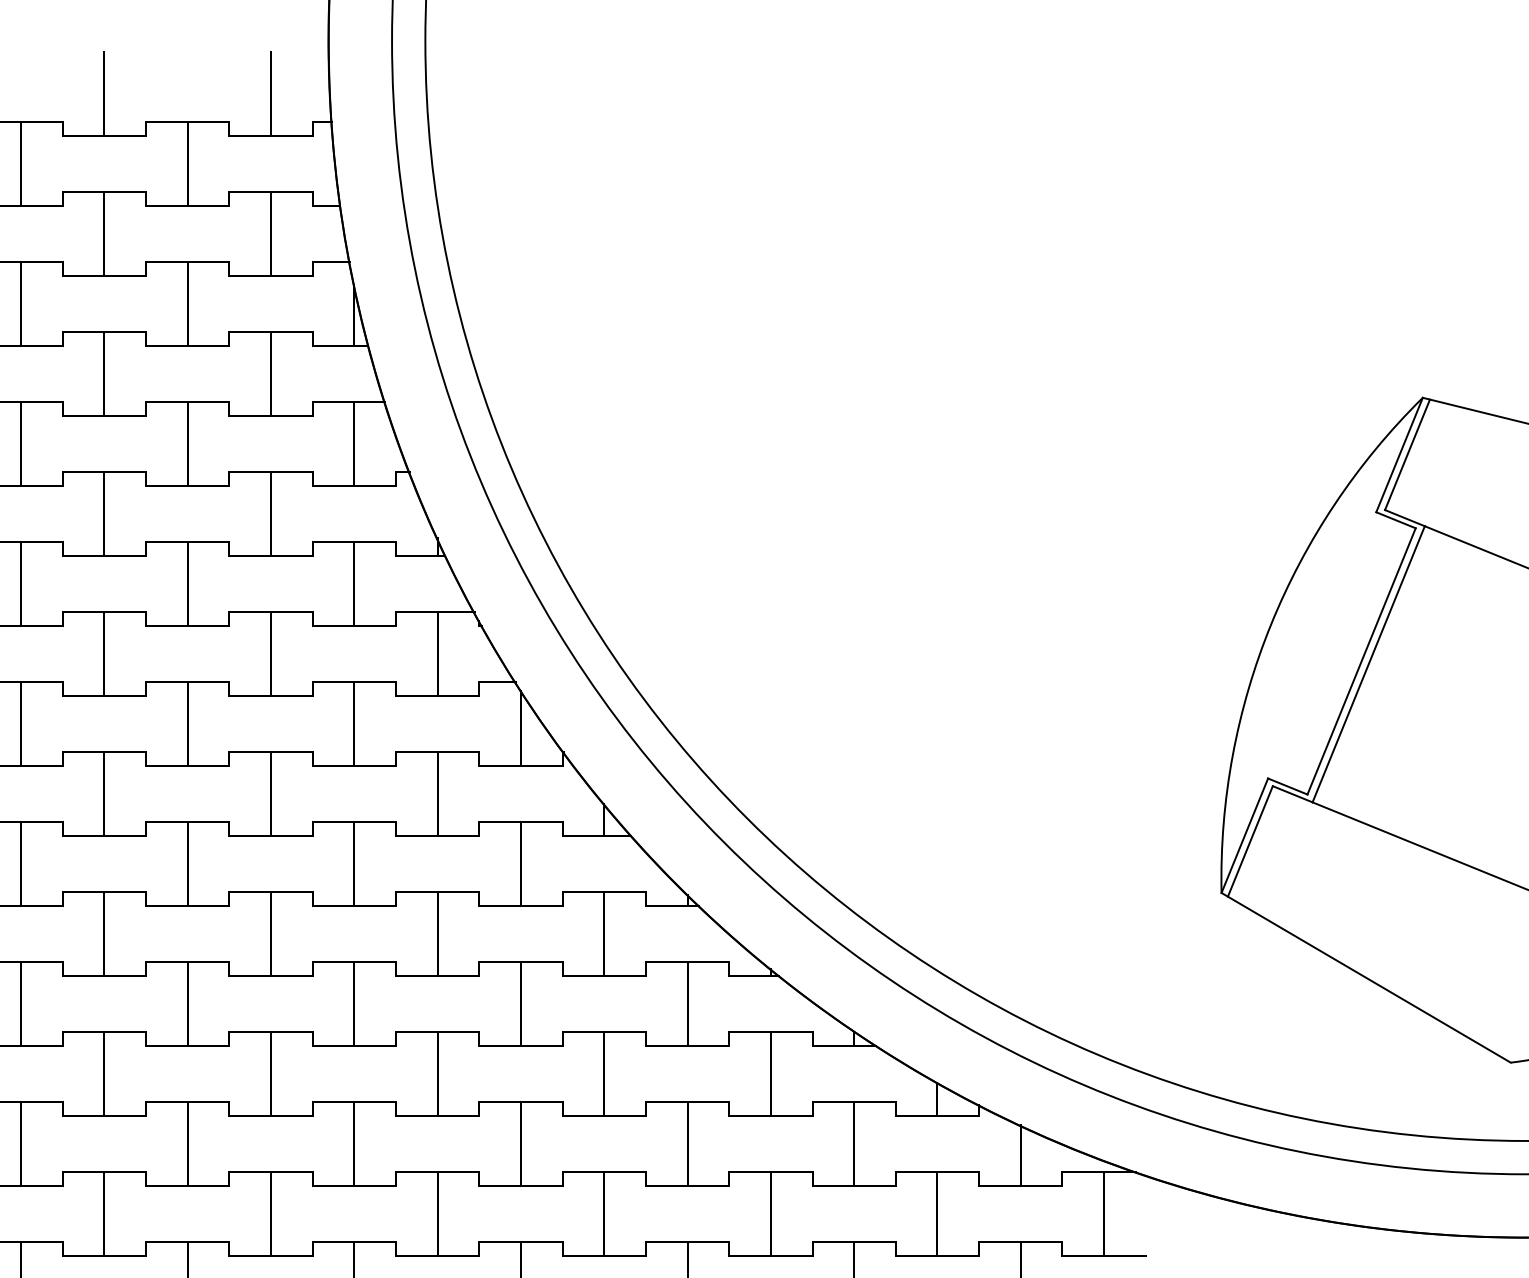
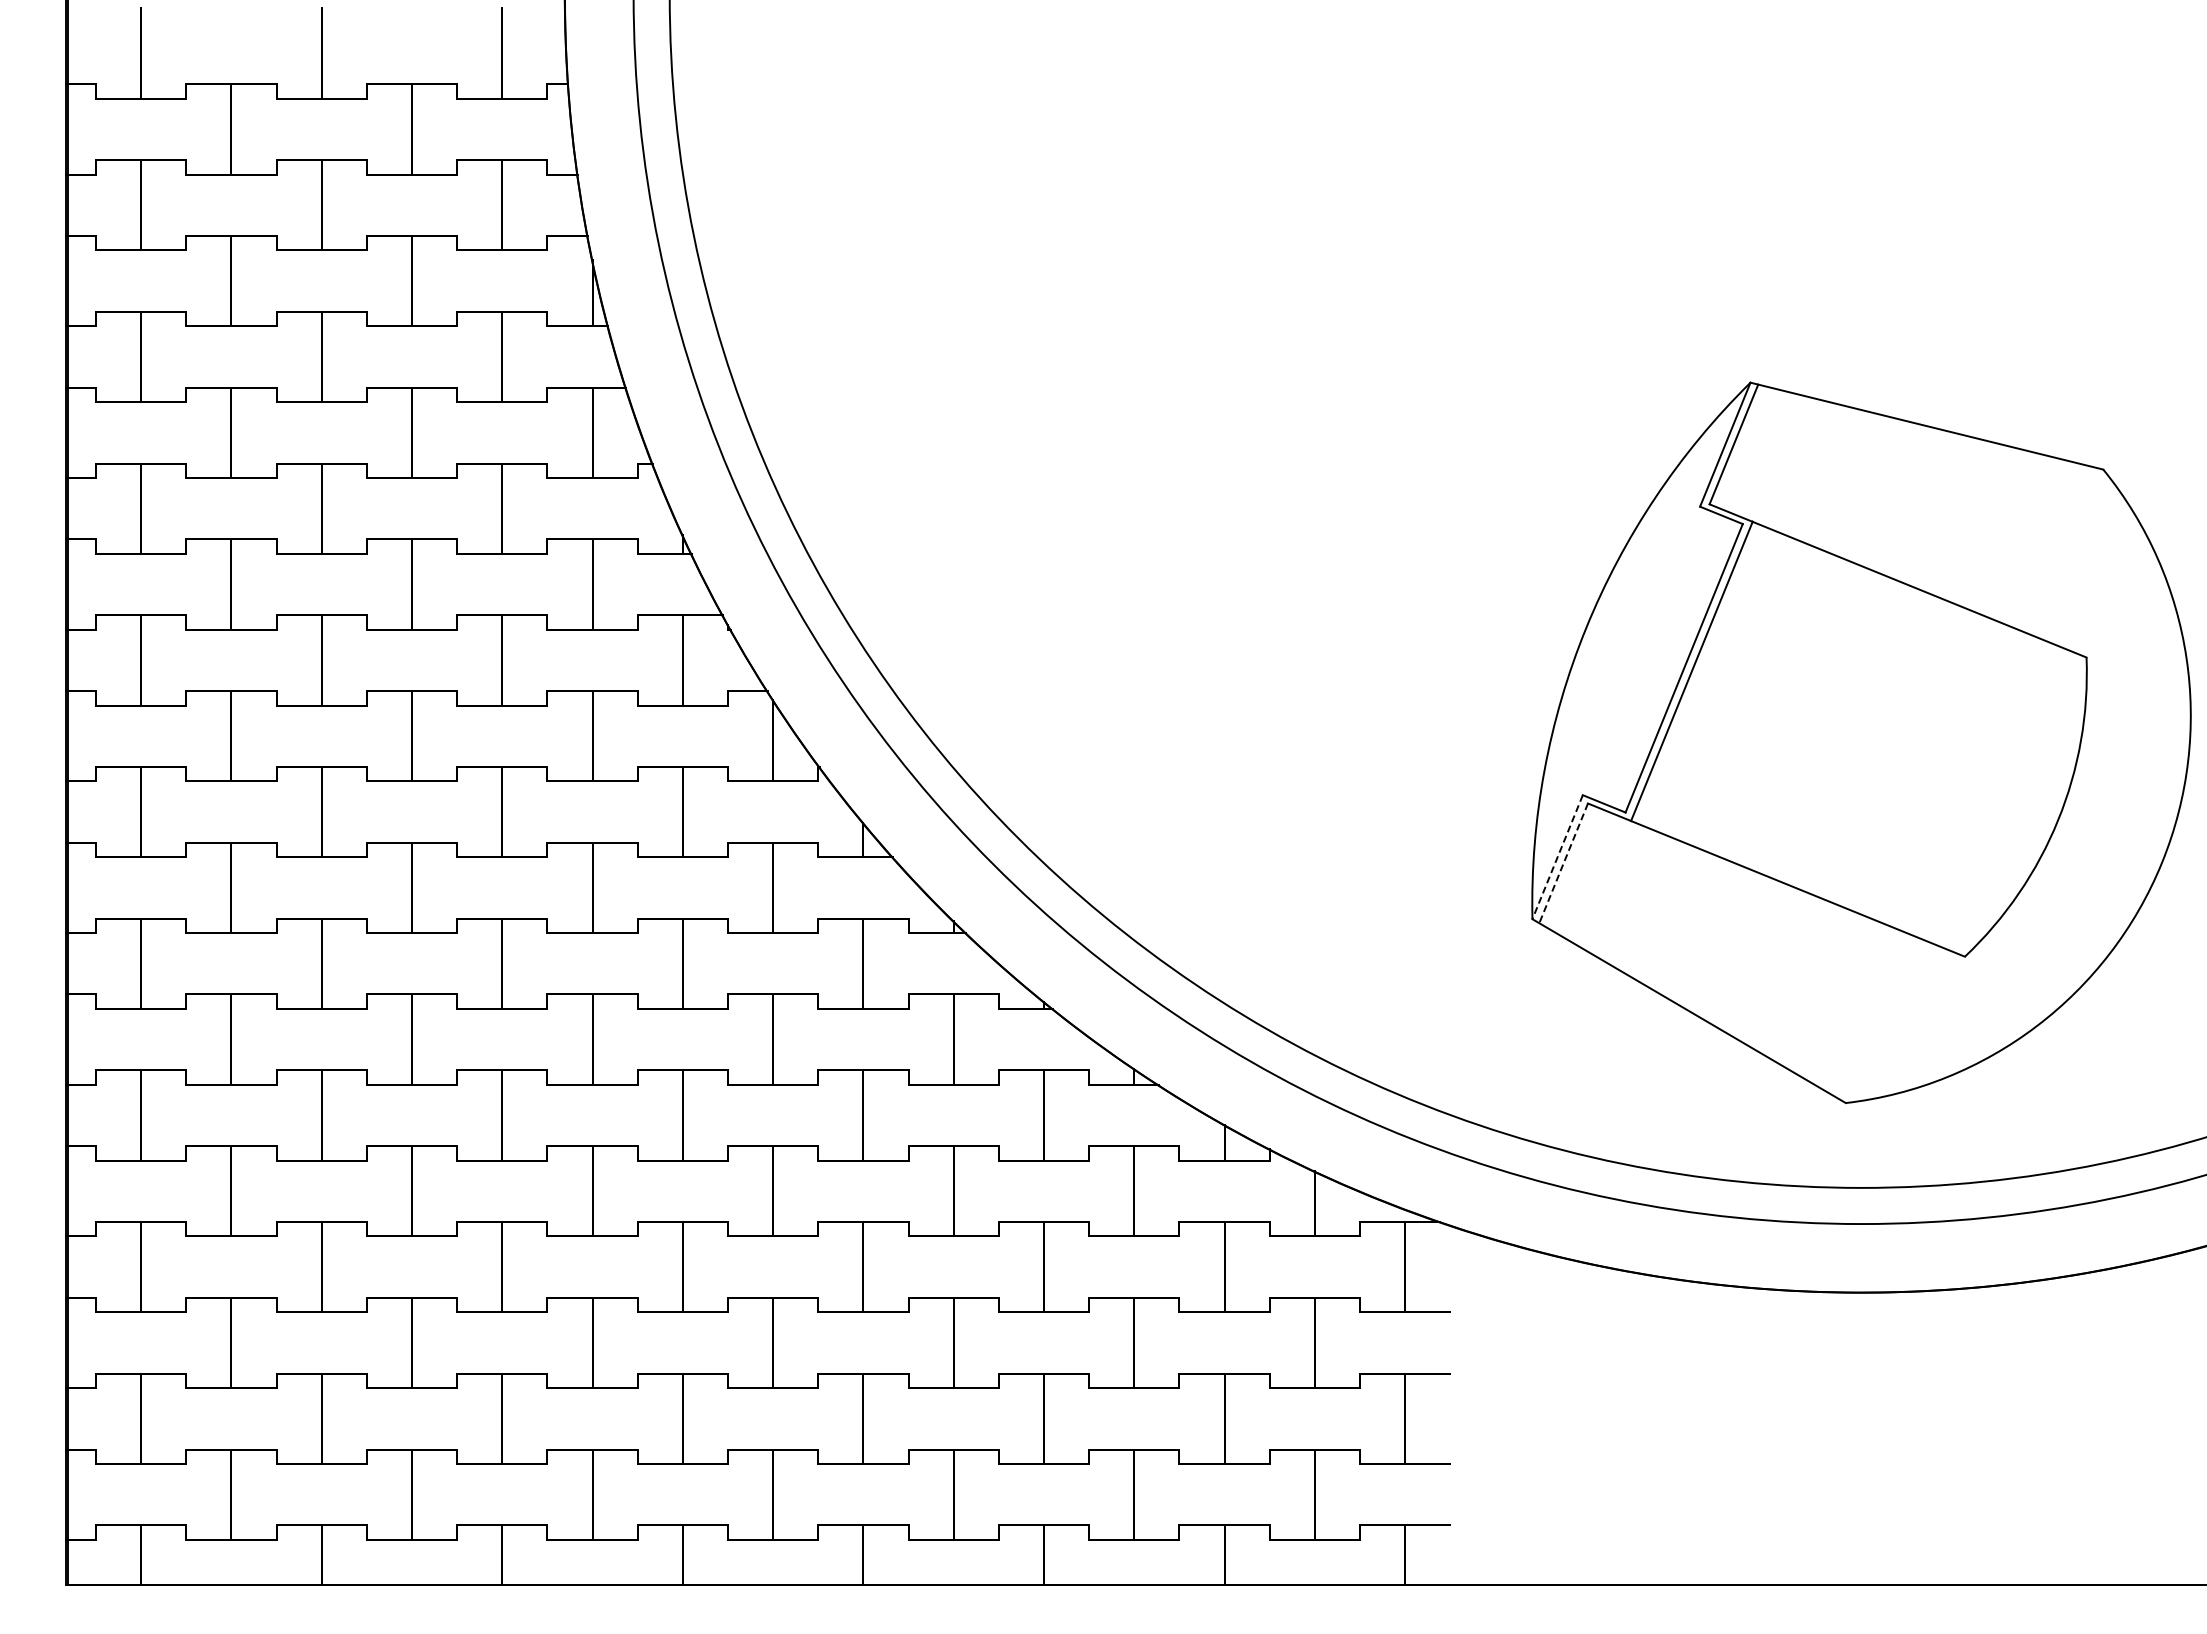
line: (1244, 836) -> (1557, 857), solid -> dashed
line: (1250, 841) -> (1563, 863), solid -> dashed

